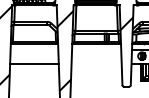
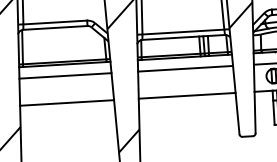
line: (34, 49) -> (65, 75), added
line: (96, 49) -> (185, 68), added
line: (96, 63) -> (186, 95), added

